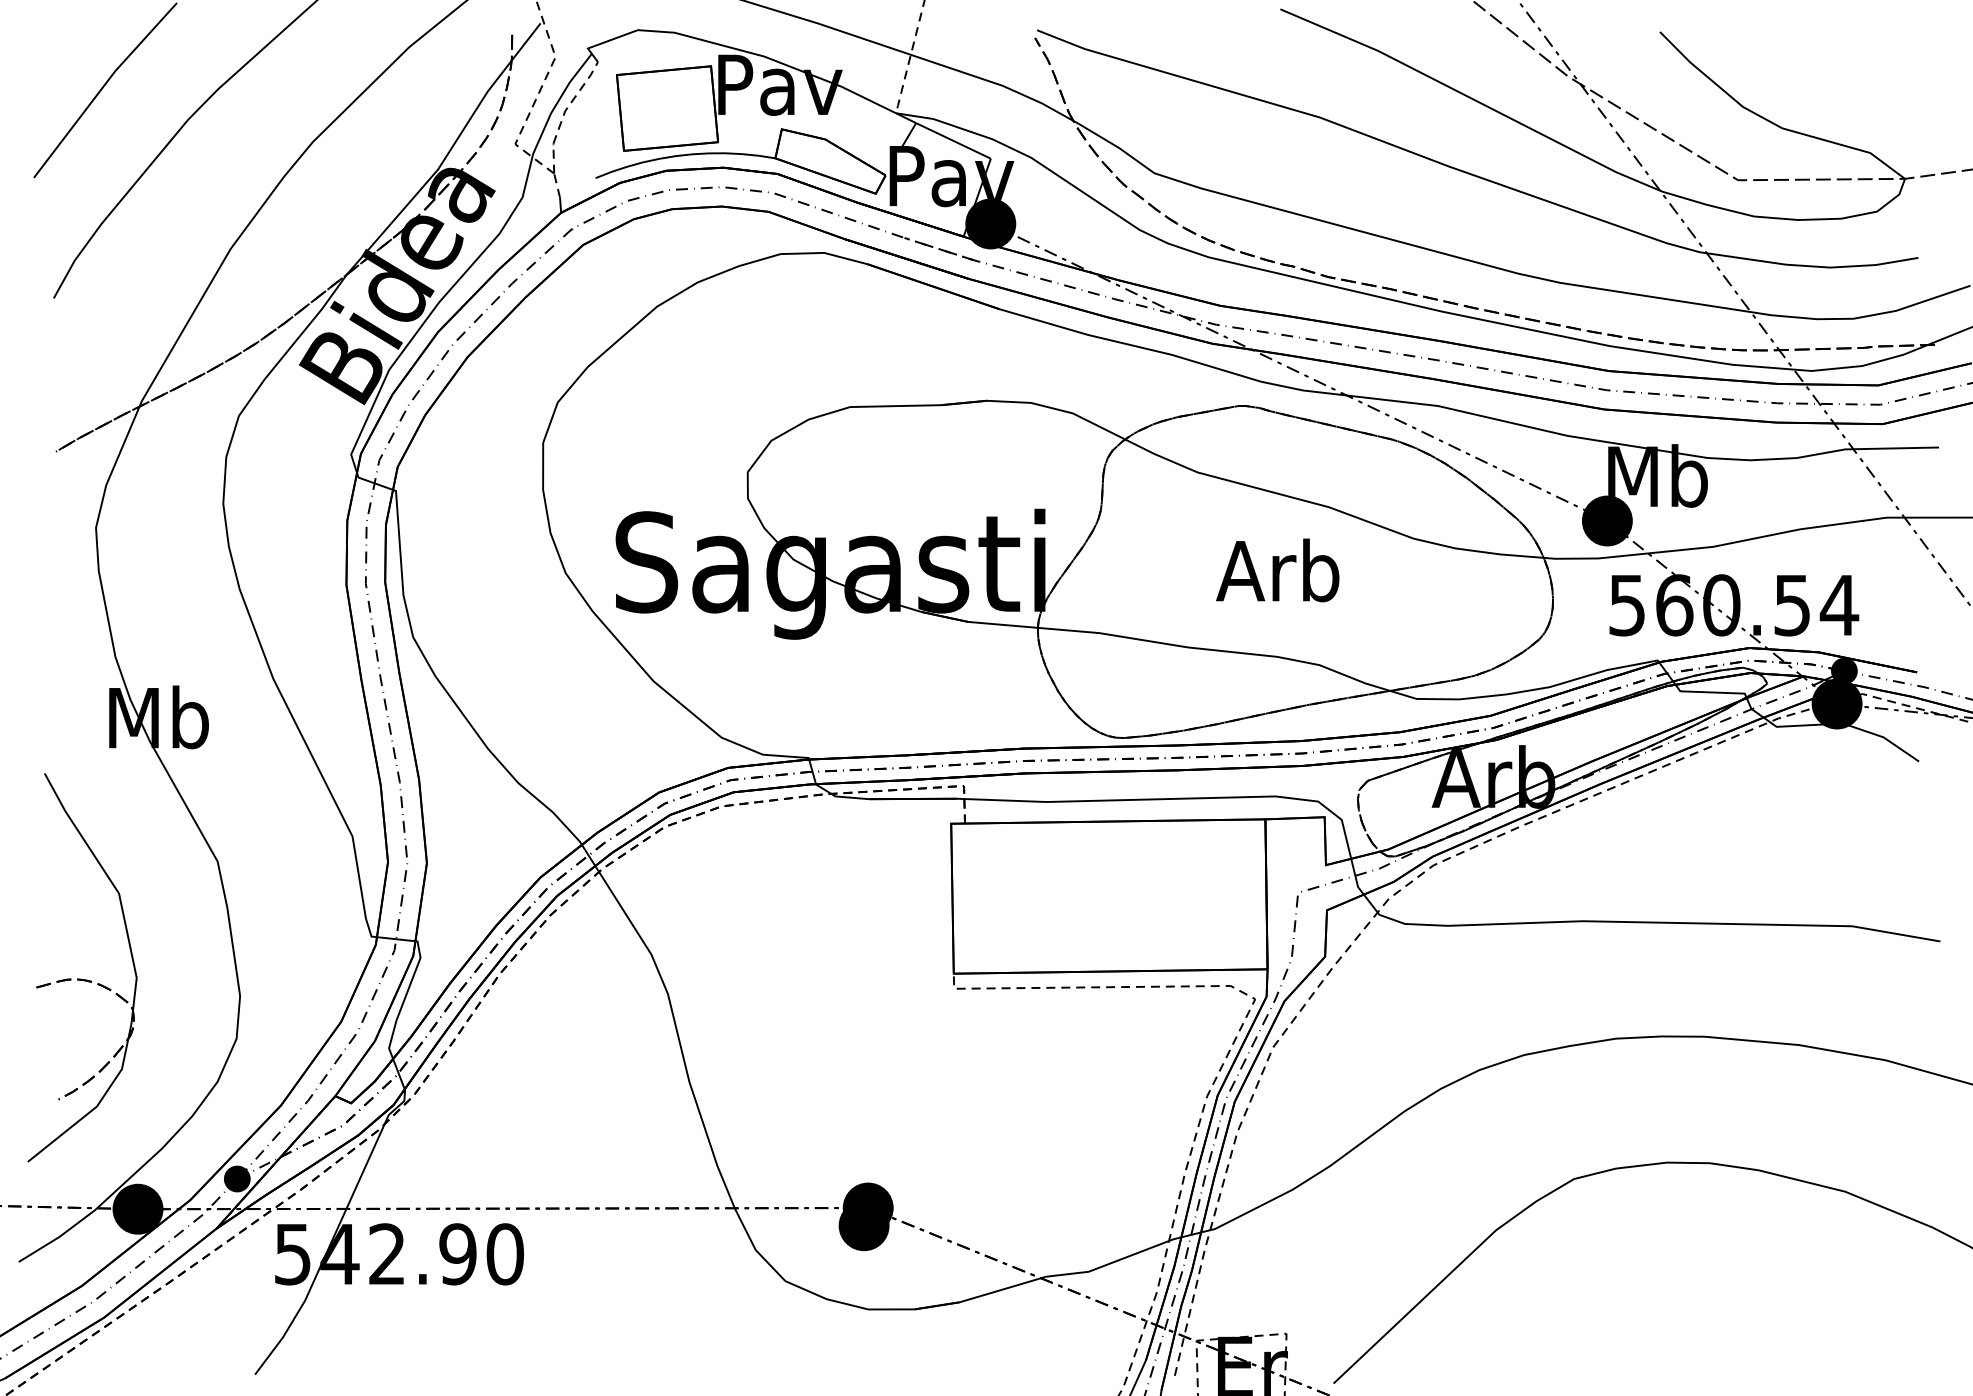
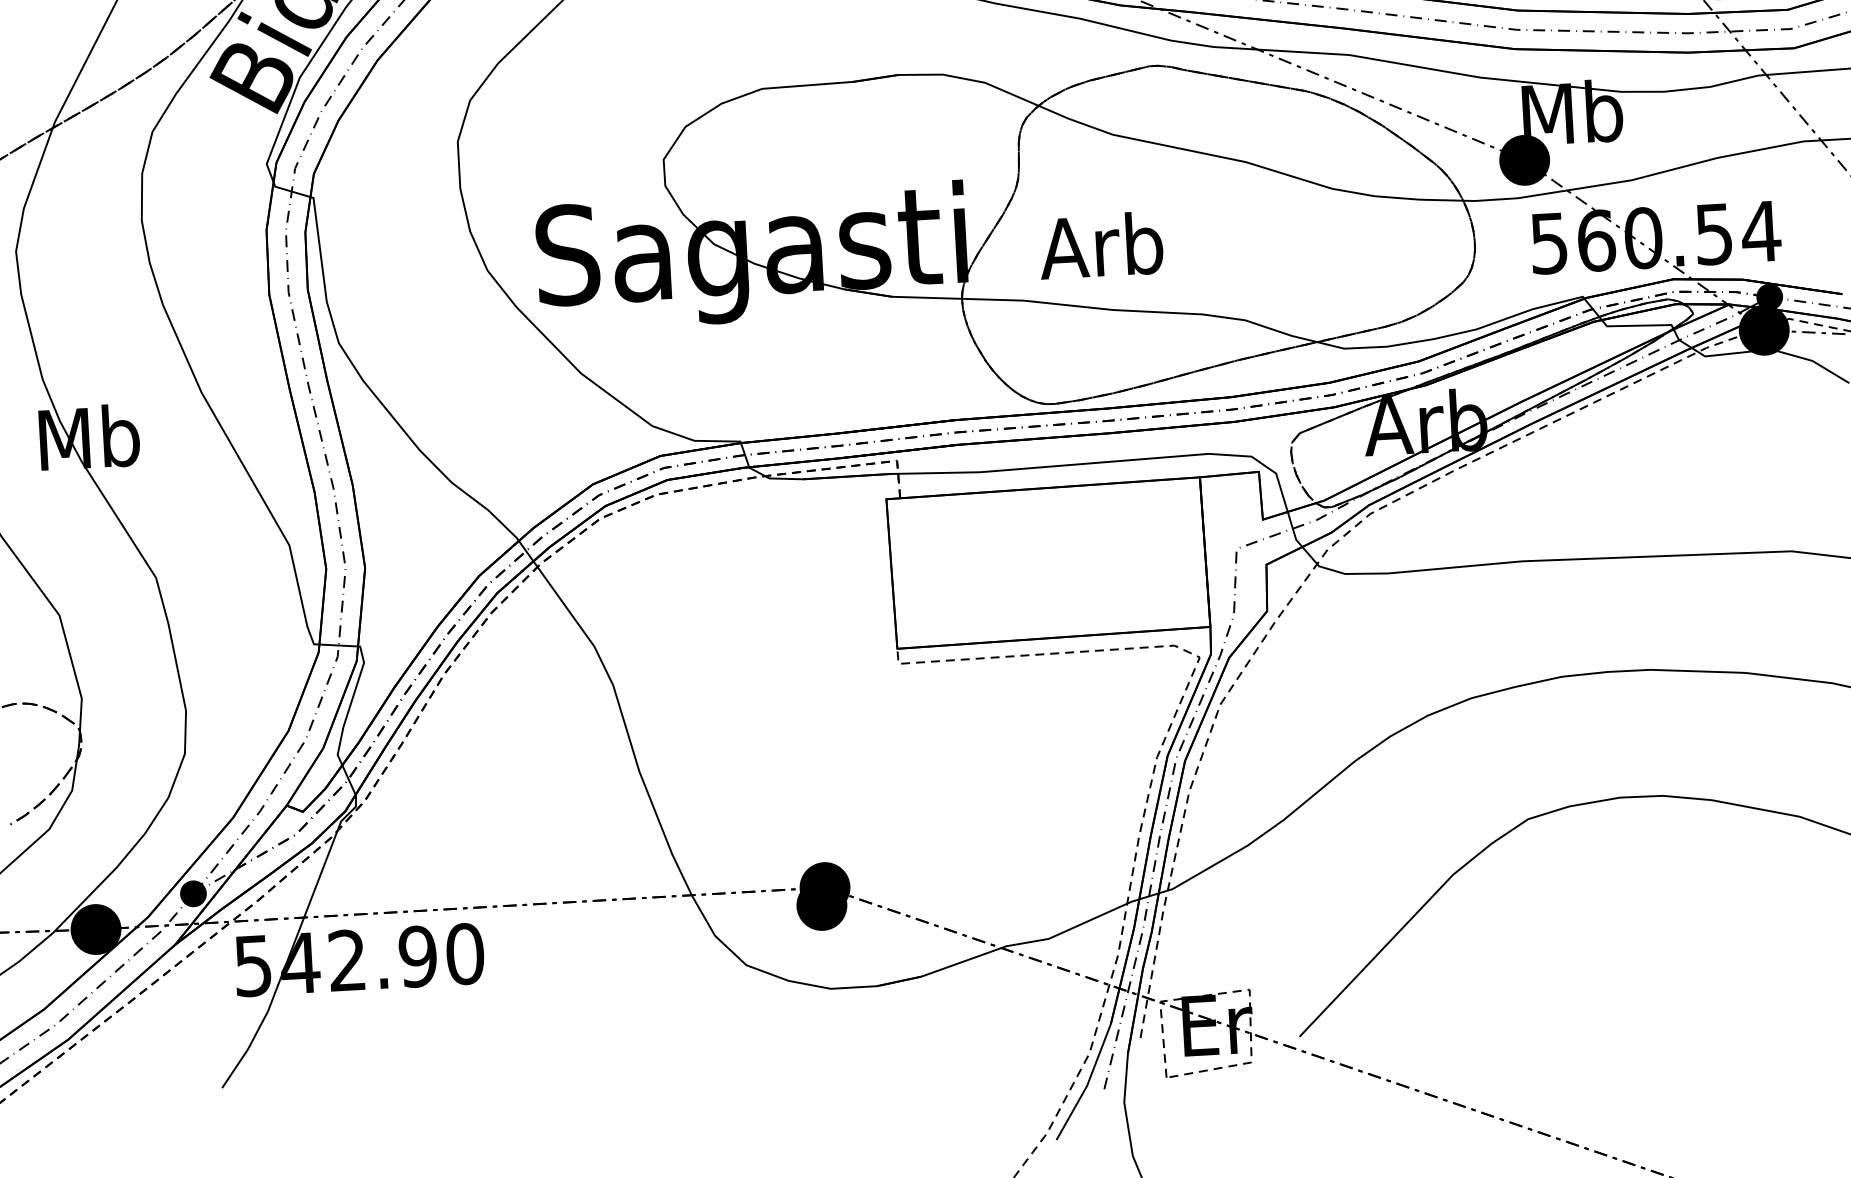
text: (1277, 570) -> (1100, 245), moved

